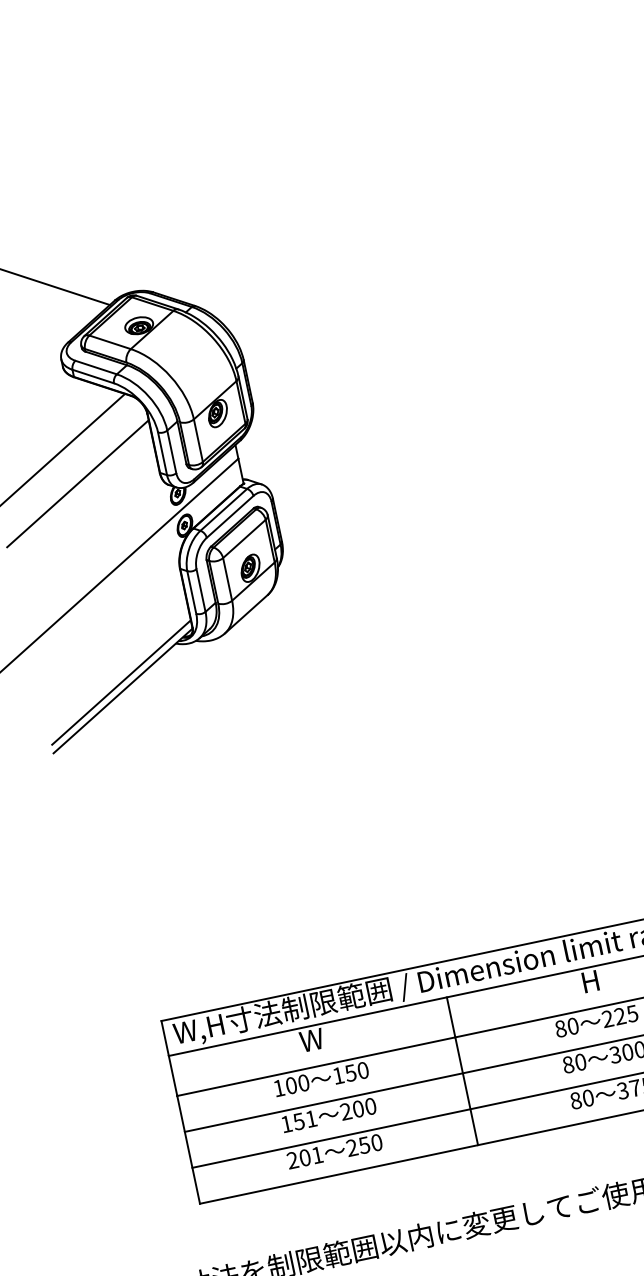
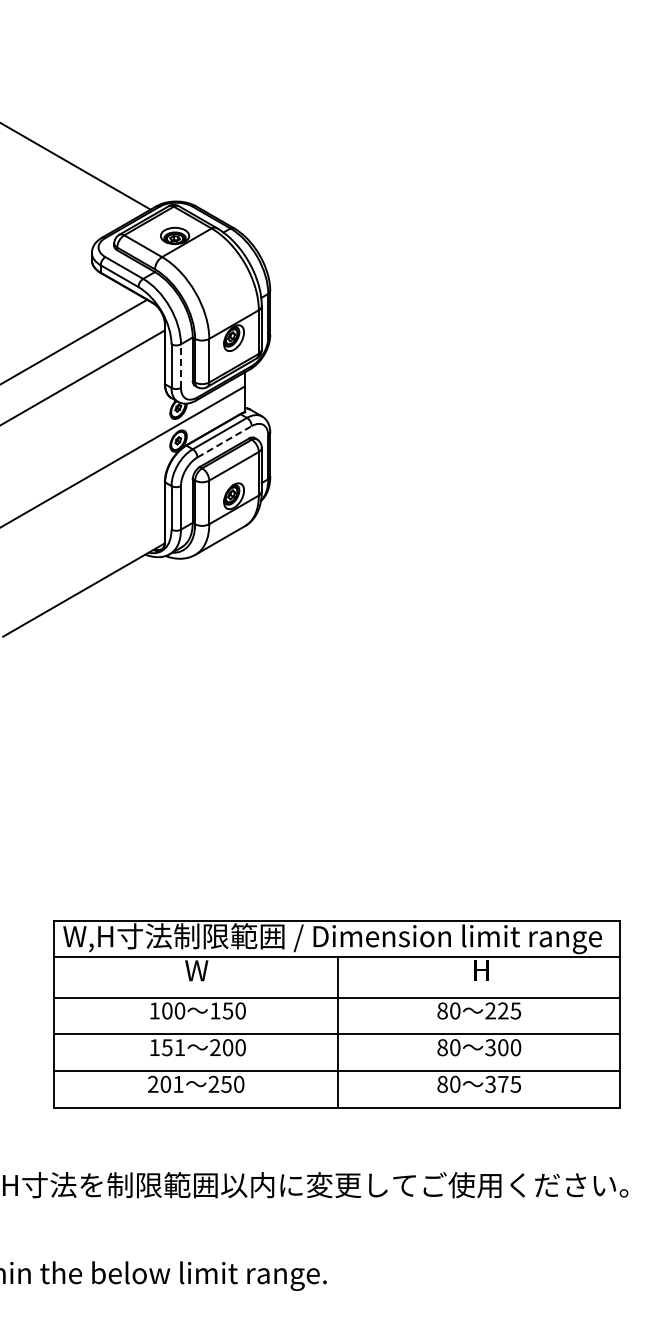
line: (171, 452) -> (180, 366), solid -> dashed
line: (230, 516) -> (225, 441), solid -> dashed
line: (120, 682) -> (83, 581), removed

